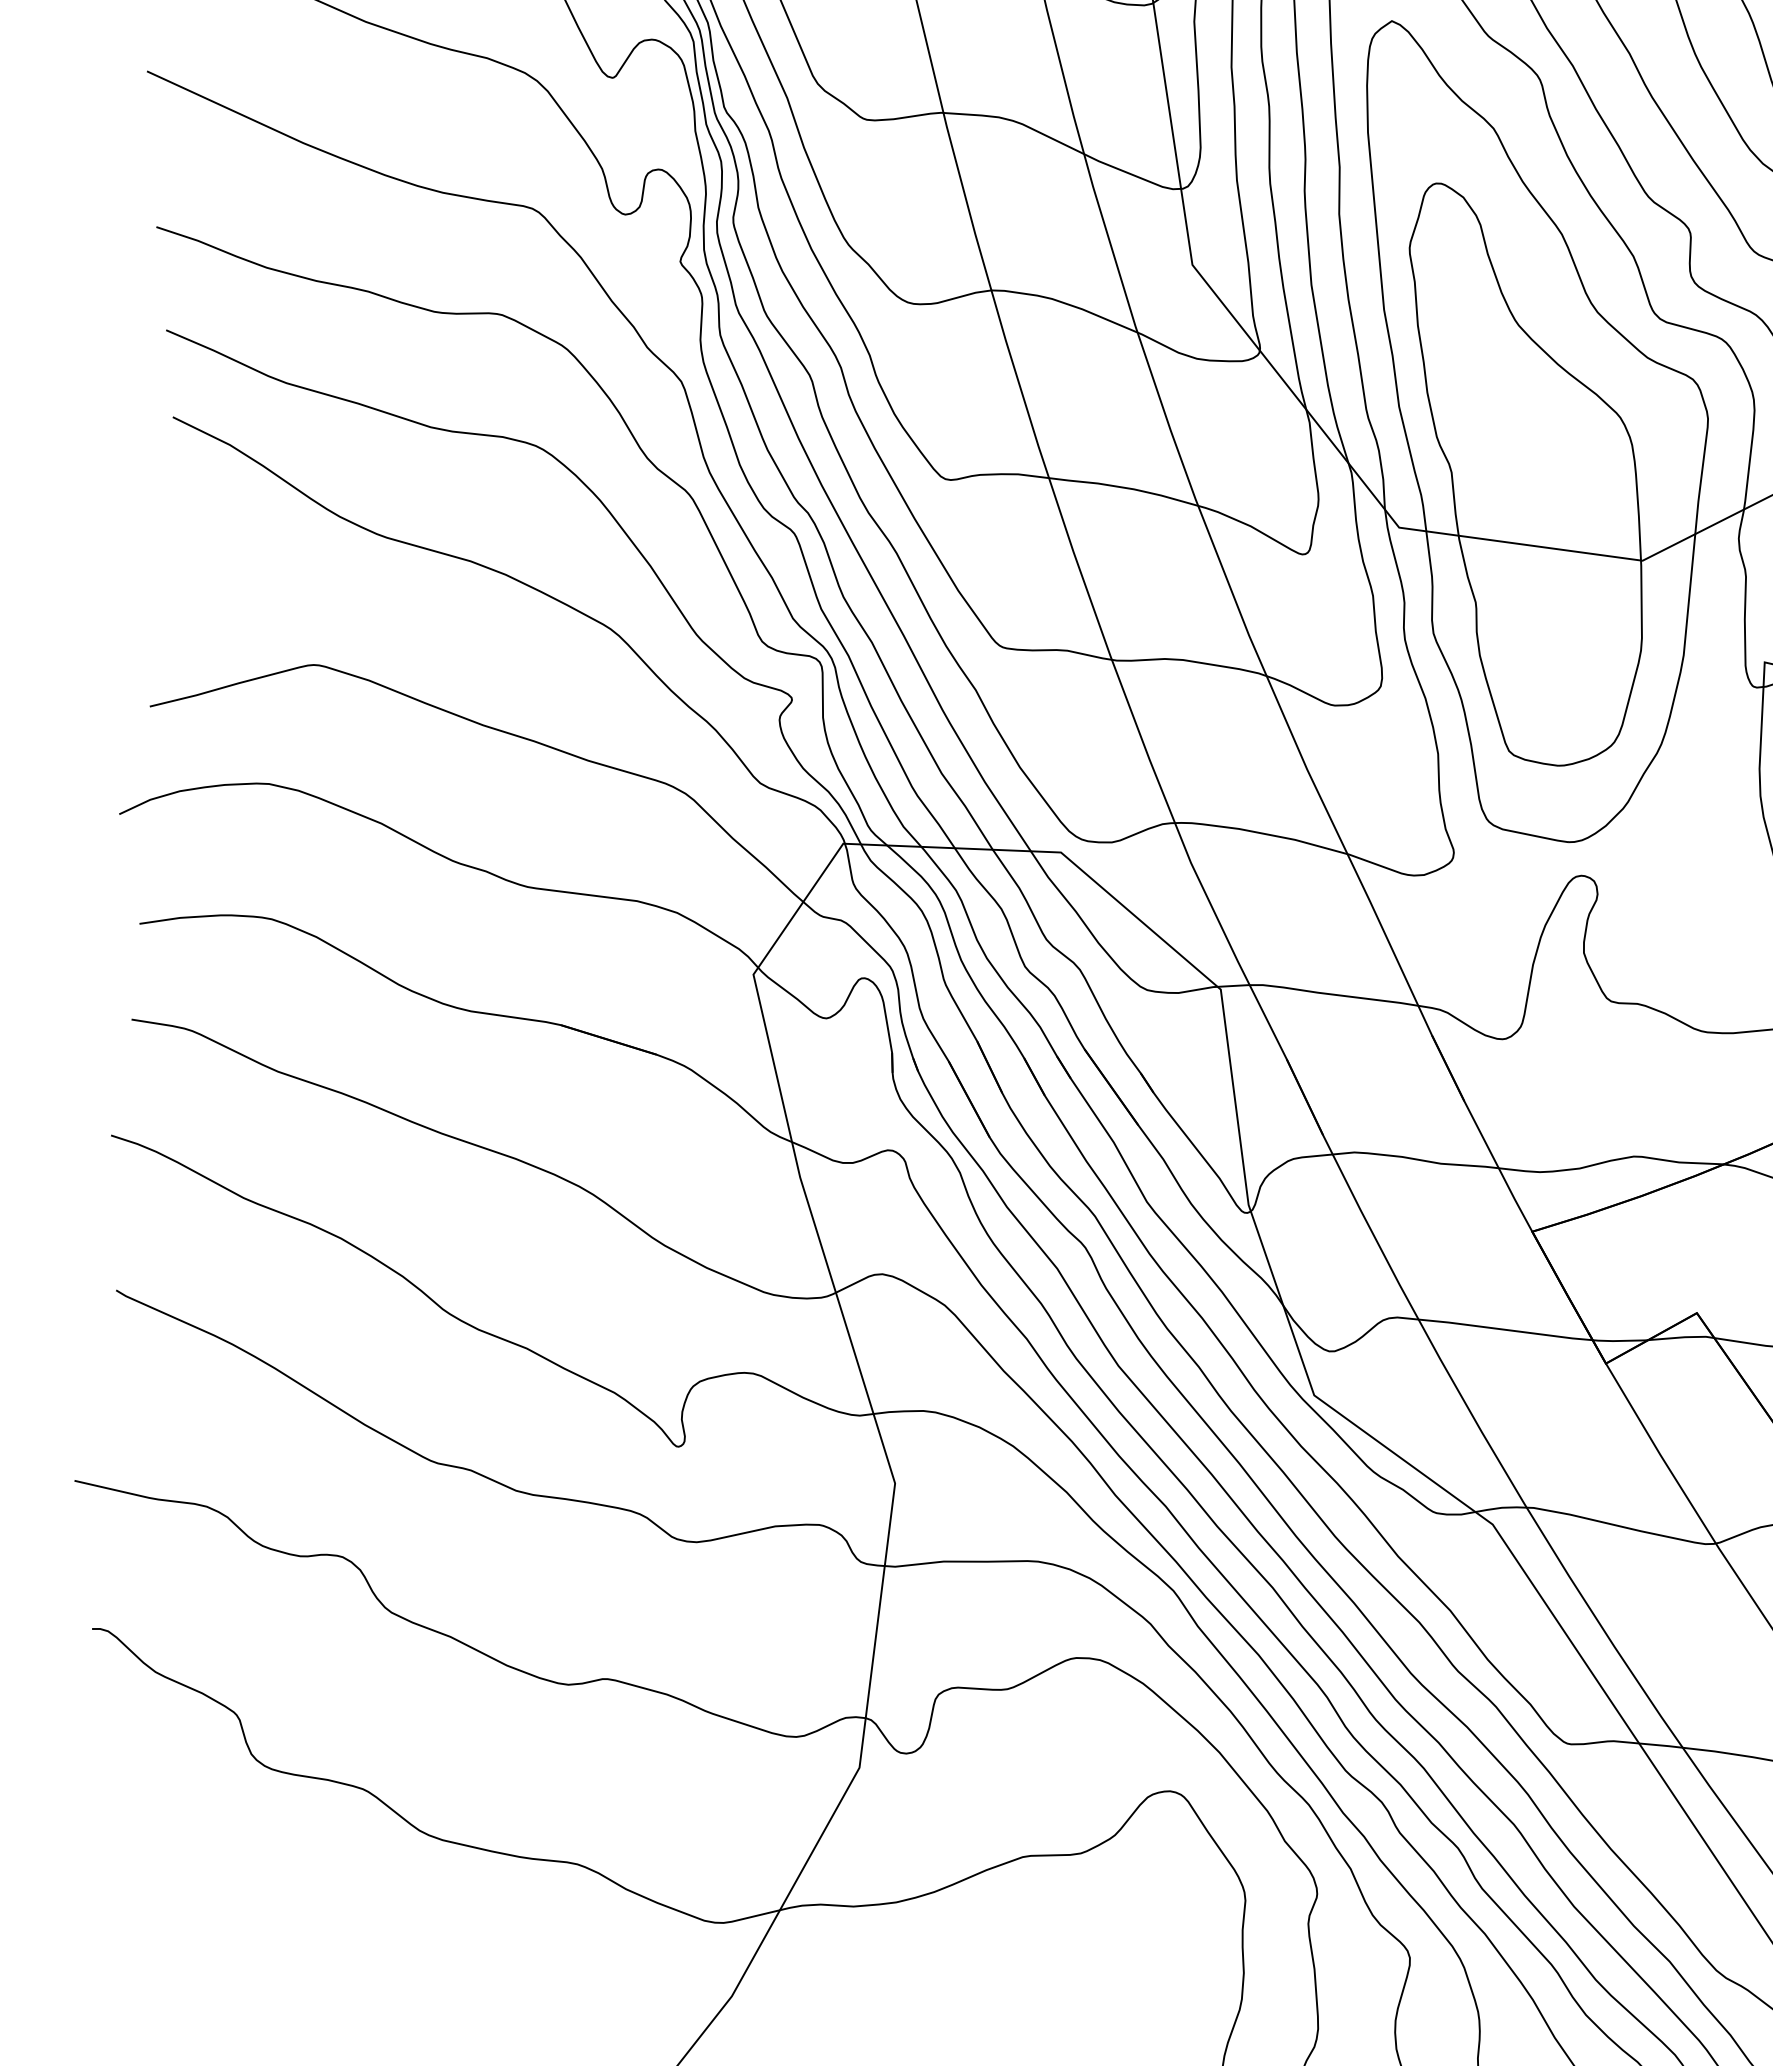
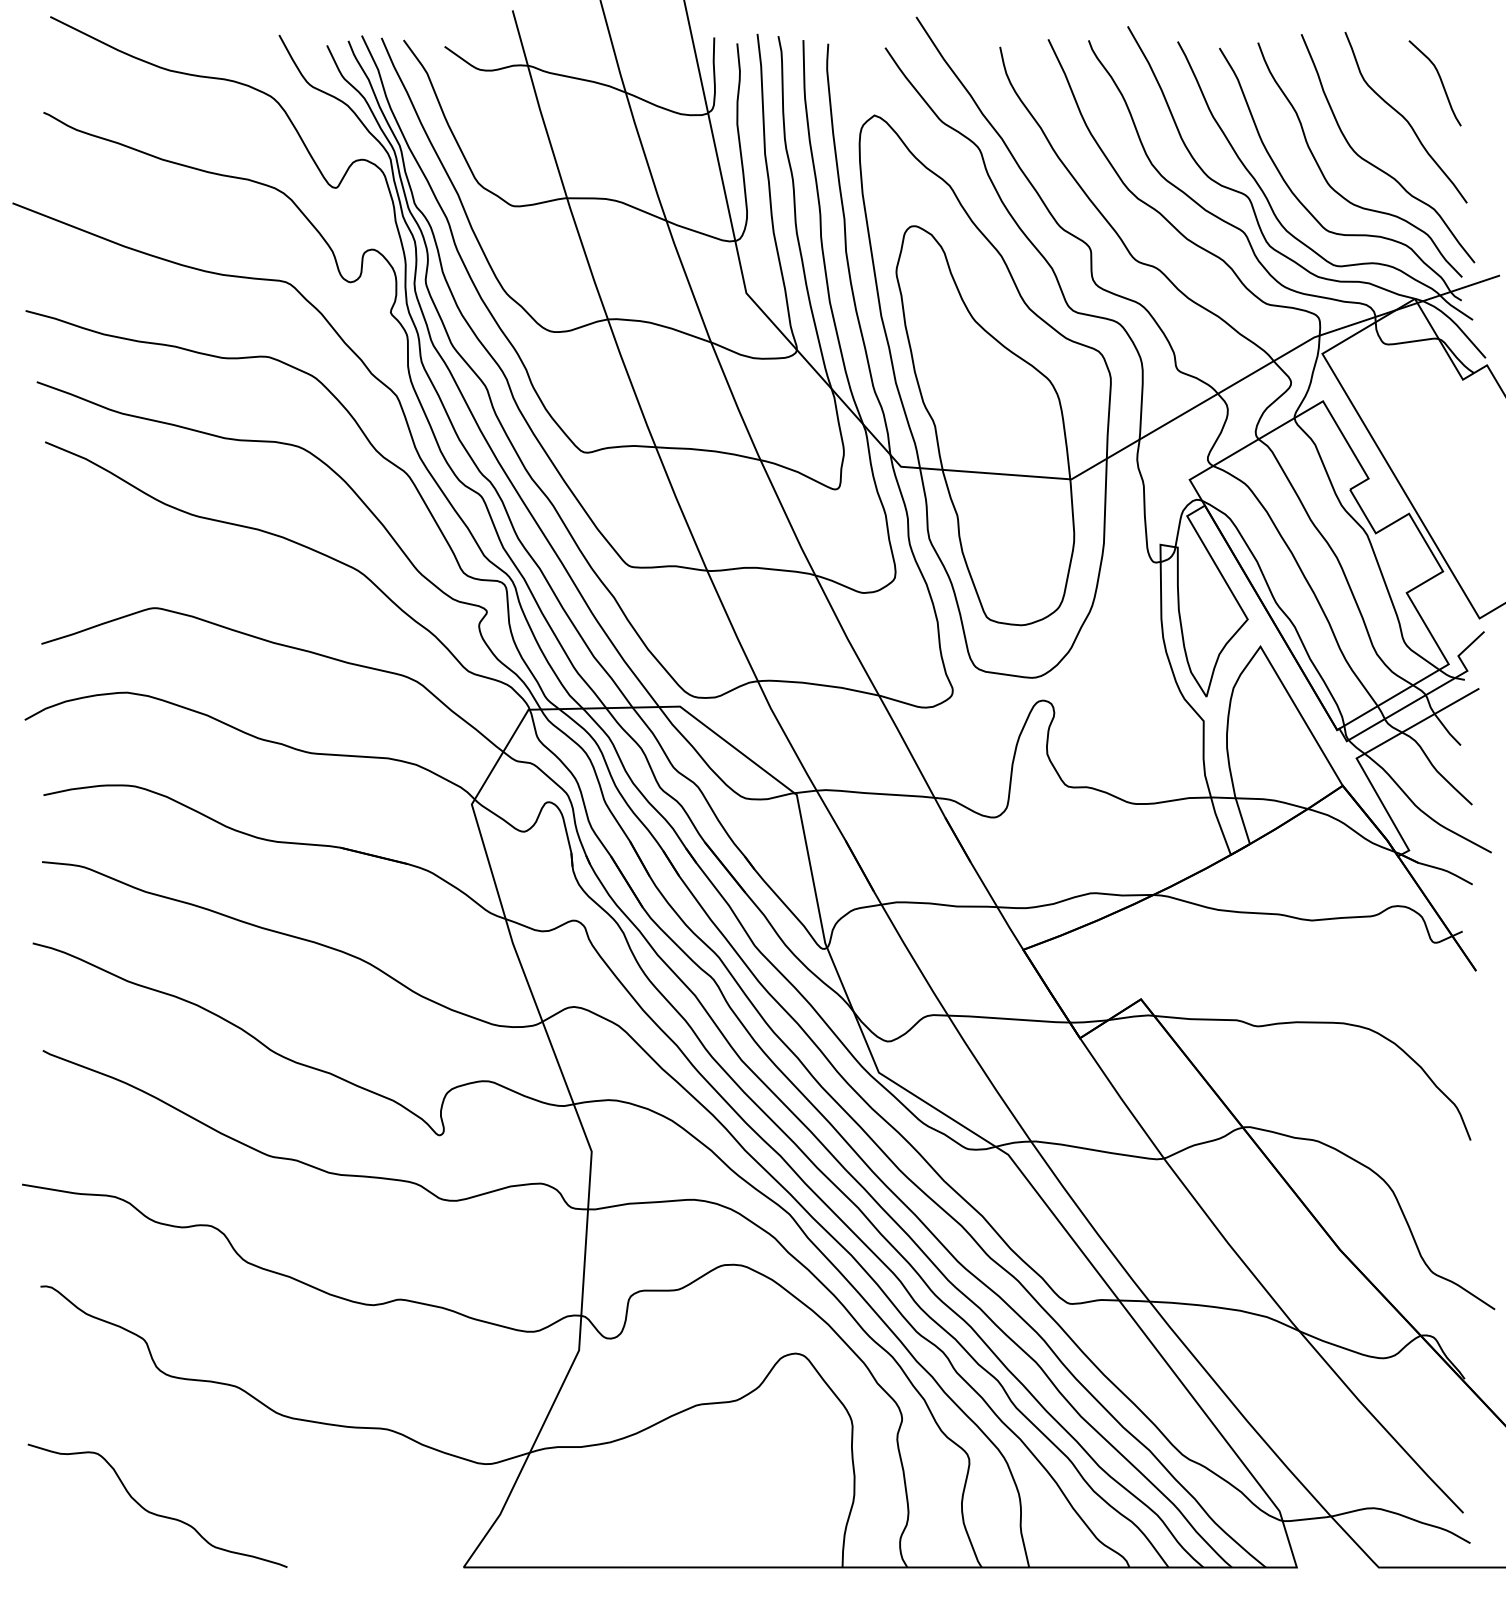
curve: (234, 1962) -> (153, 1512), added

